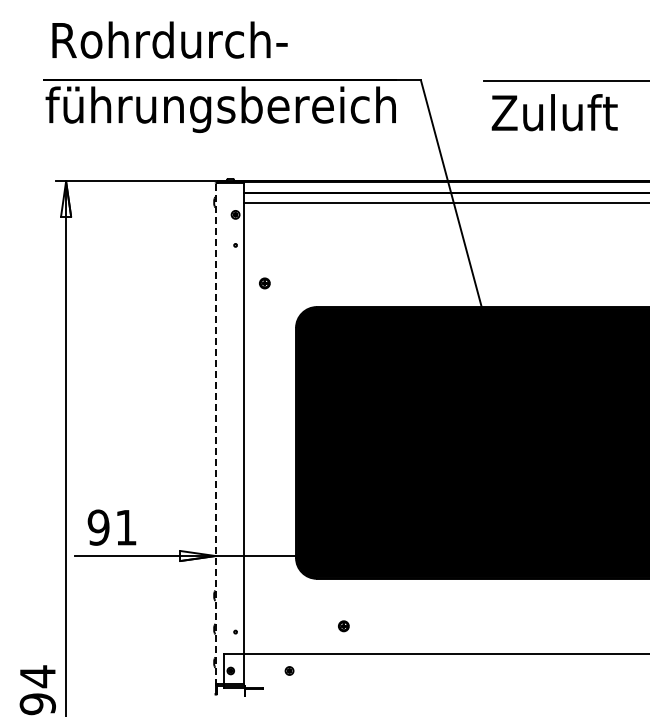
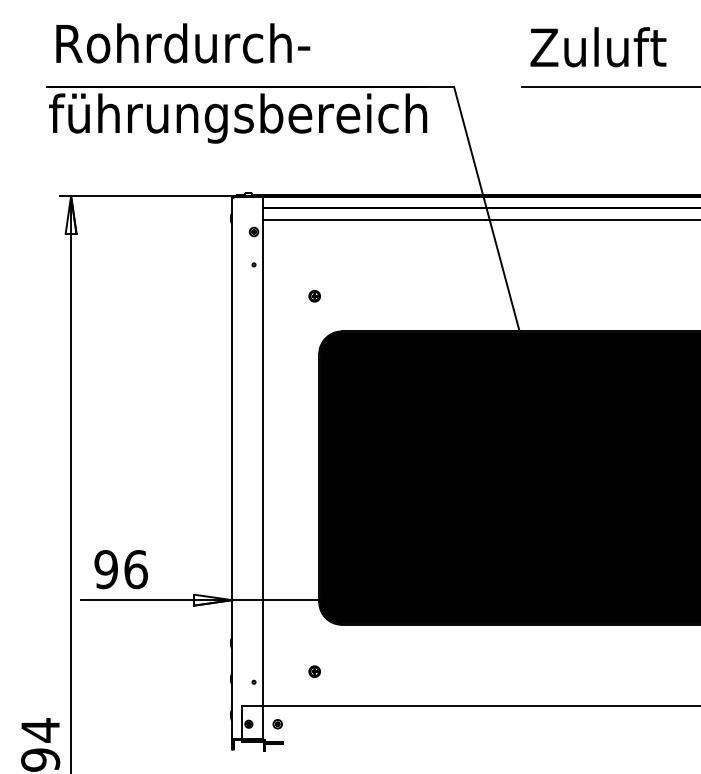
text: (554, 112) -> (598, 47), moved
part: (264, 283) -> (314, 296), moved
line: (215, 434) -> (232, 469), dashed -> solid
text: (126, 527) -> (136, 569), 91 -> 96
part: (343, 626) -> (314, 671), moved
part: (289, 670) -> (277, 723), moved

